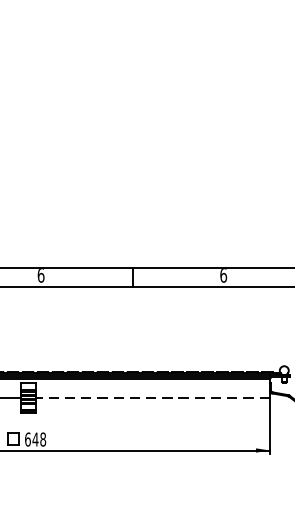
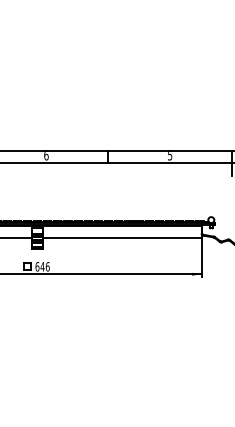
text: (222, 276) -> (169, 156), 6 -> 5
line: (151, 397) -> (121, 238), dashed -> solid
text: (42, 439) -> (47, 266), 648 -> 646

